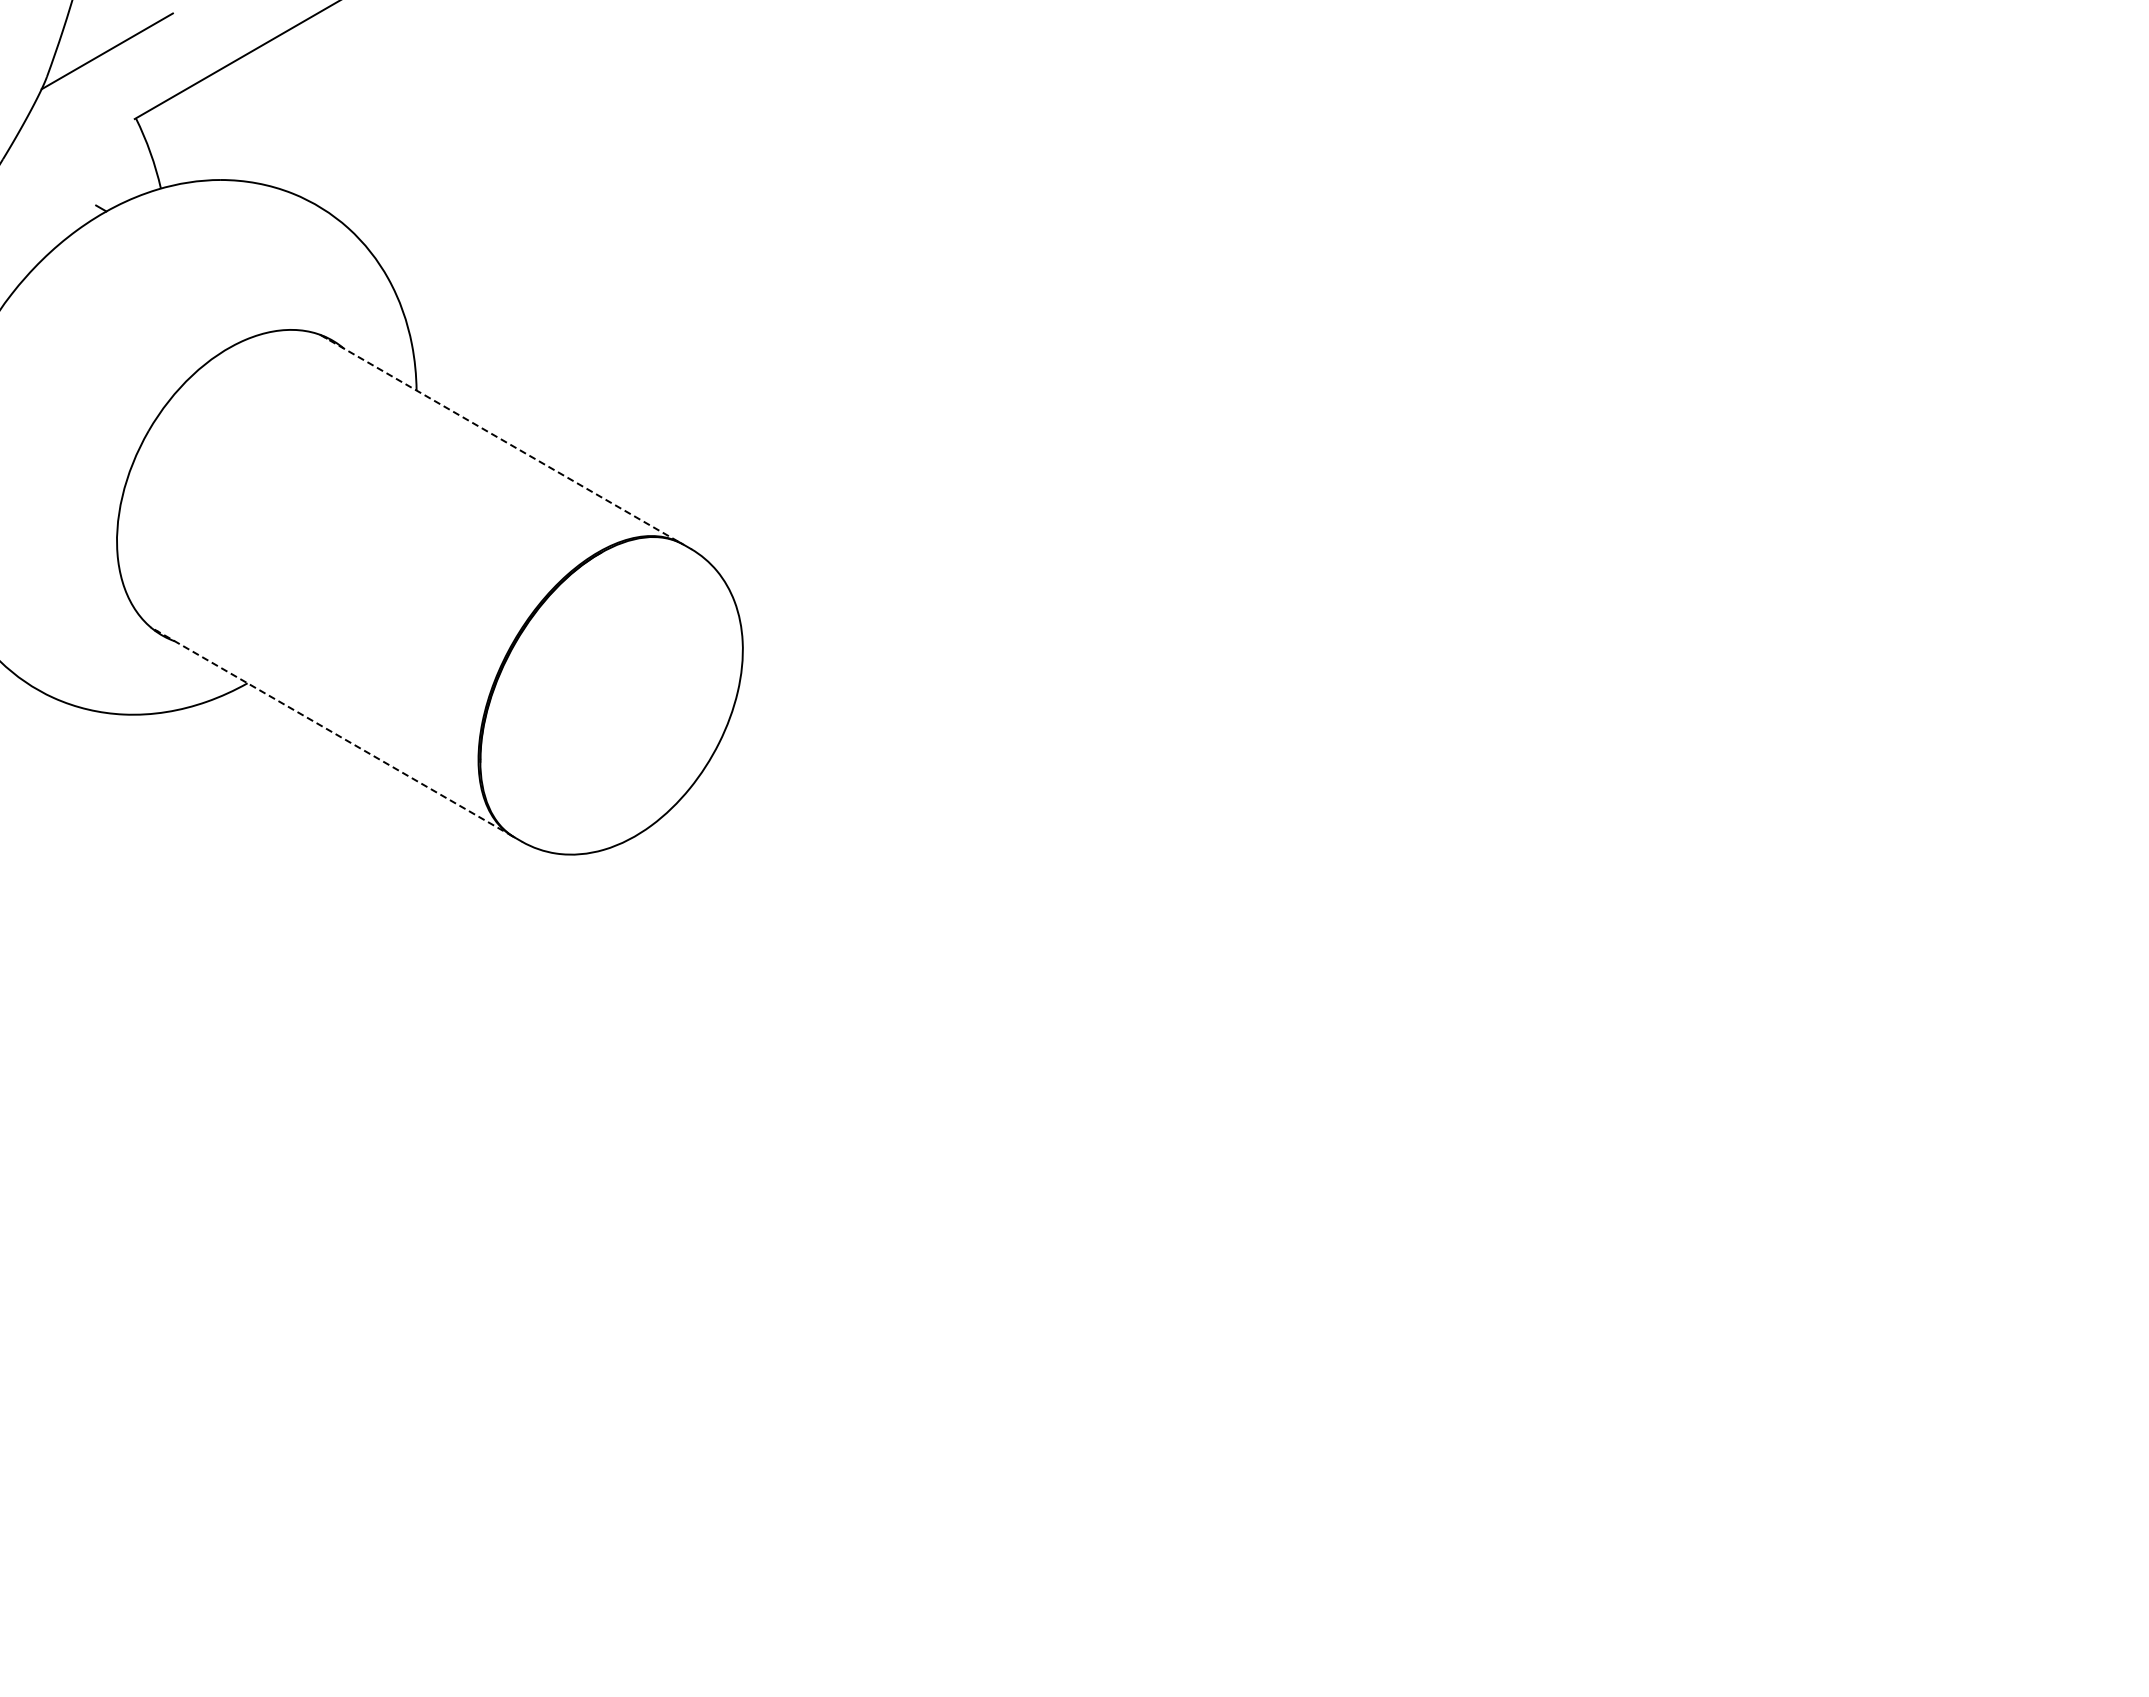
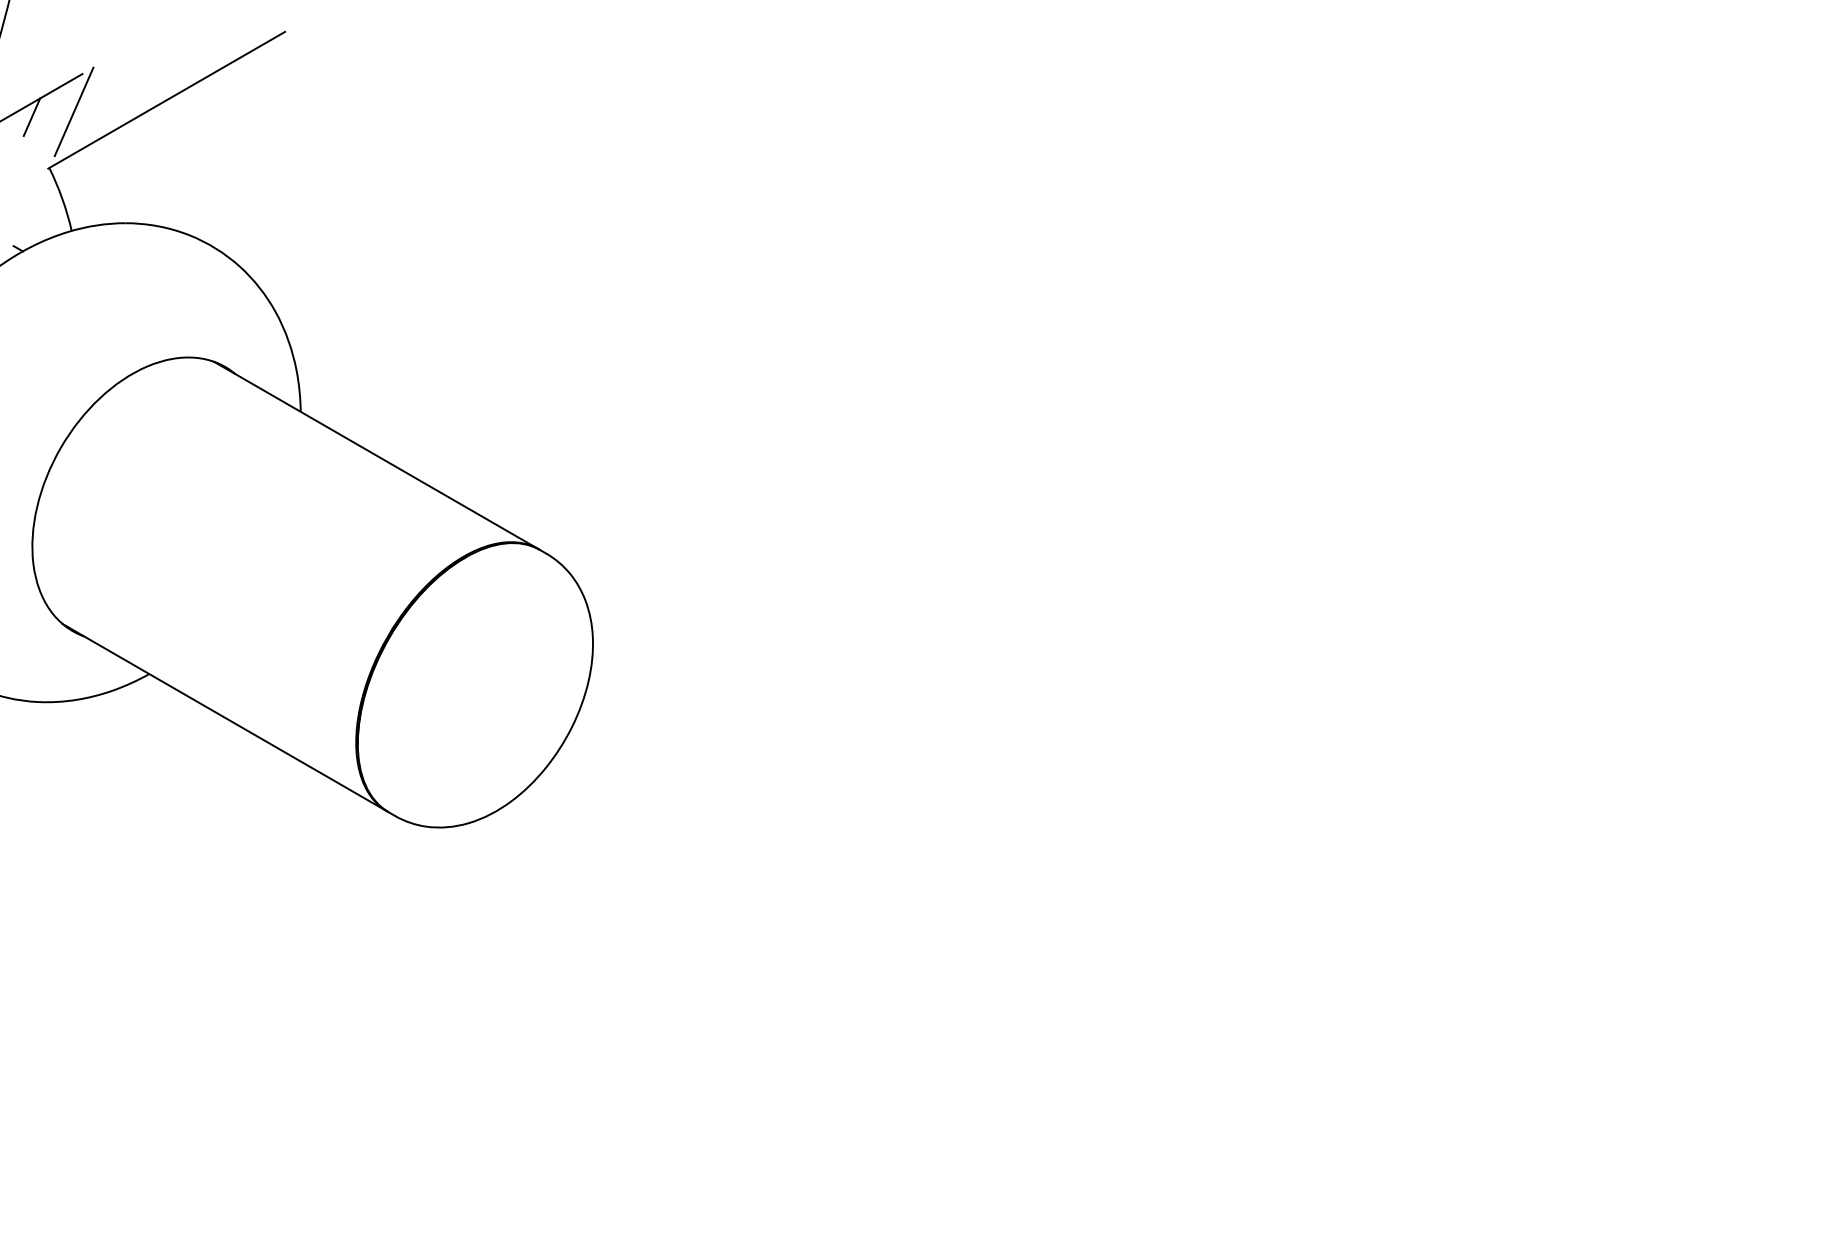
line: (163, 55) -> (74, 111), added
line: (116, 61) -> (31, 117), added
line: (501, 439) -> (376, 455), dashed -> solid
line: (331, 731) -> (224, 717), dashed -> solid

